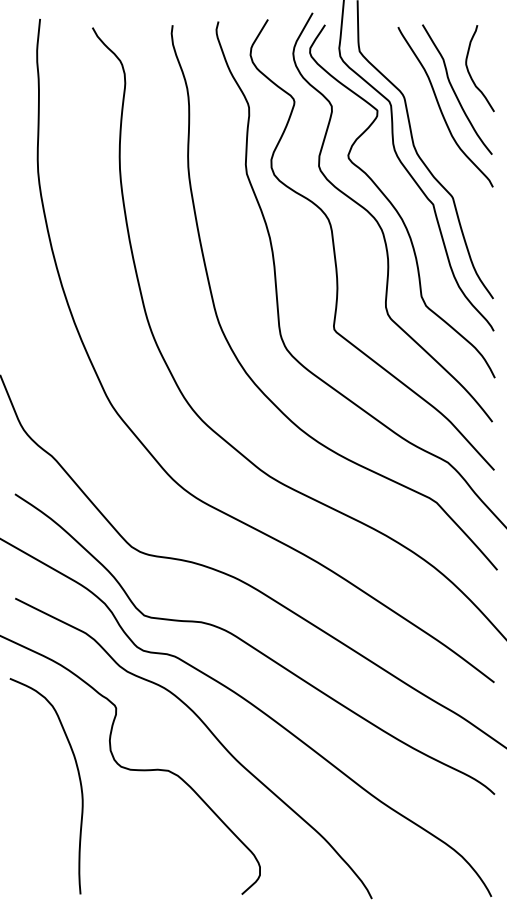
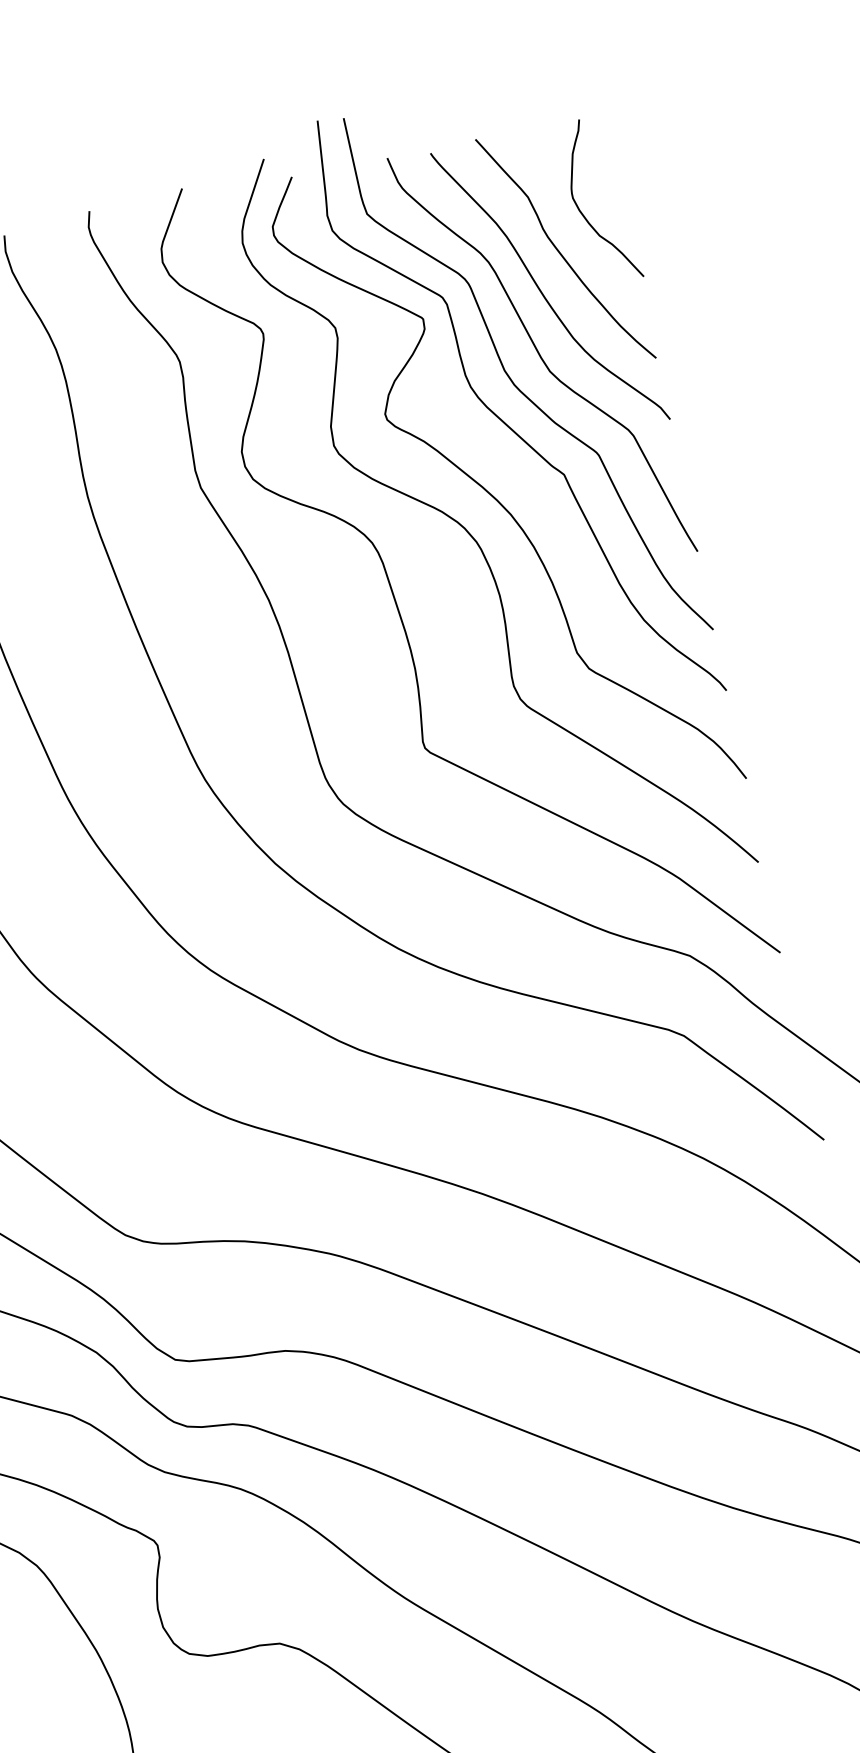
curve: (434, 141) -> (542, 355), added

